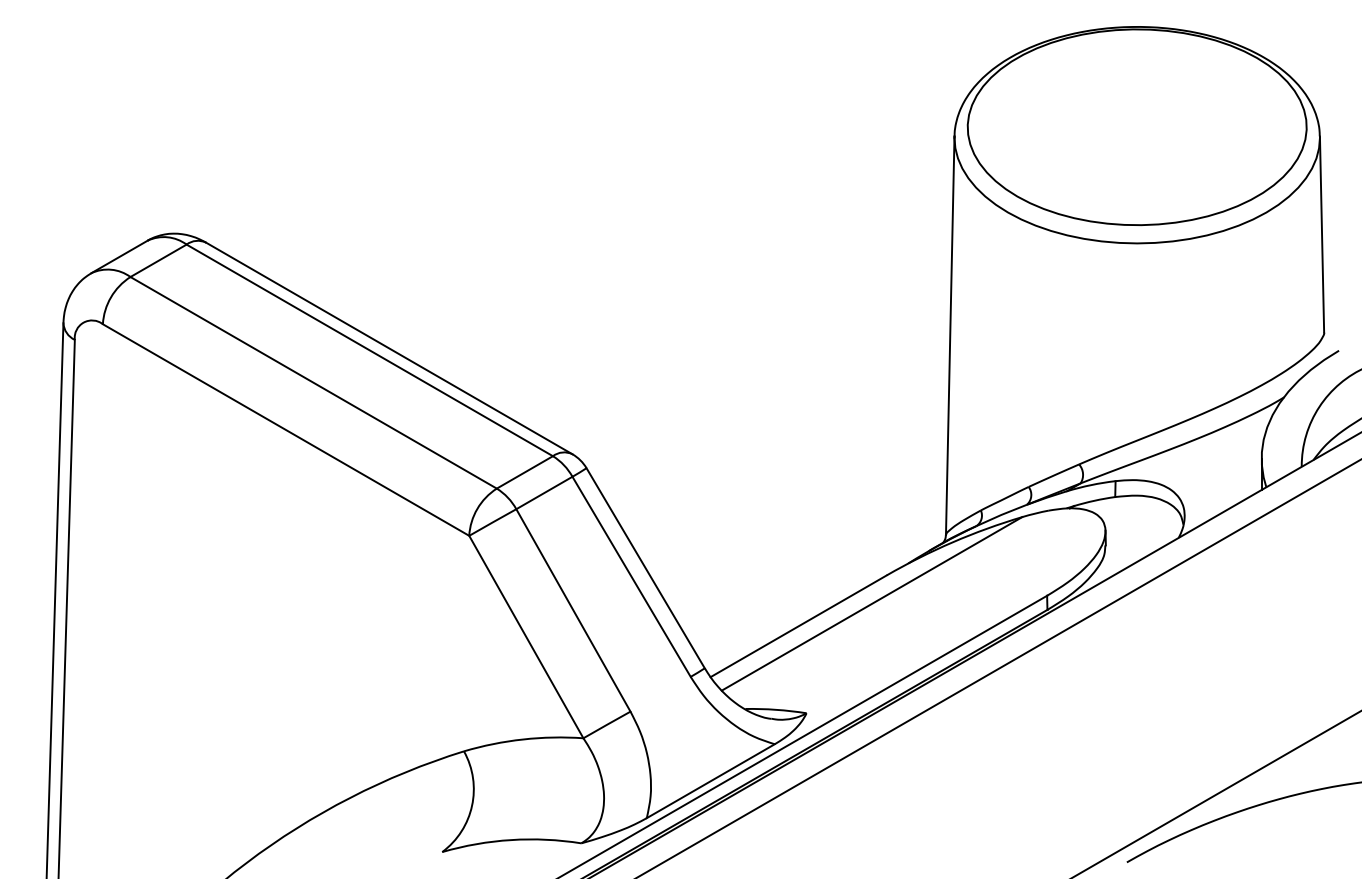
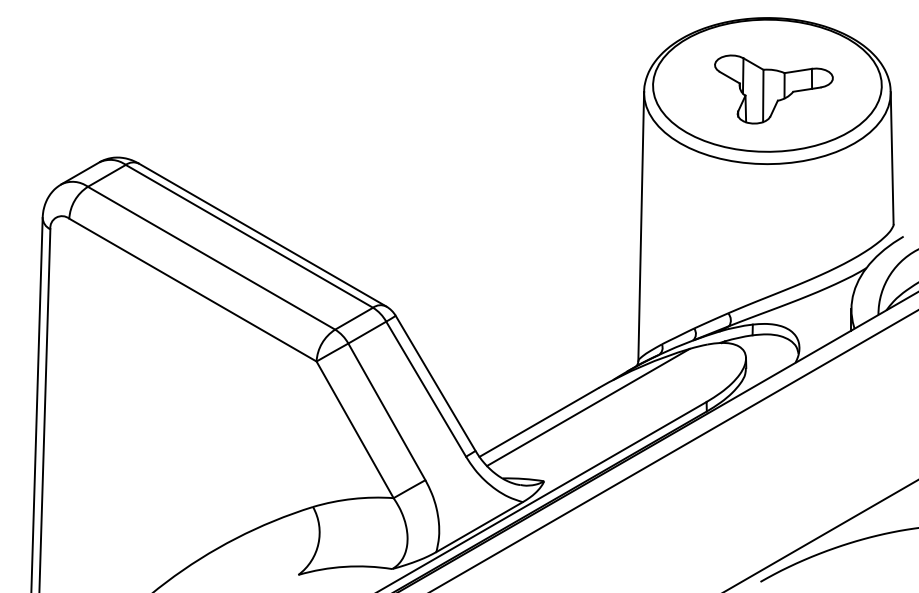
part: (1146, 132) -> (773, 89), added

